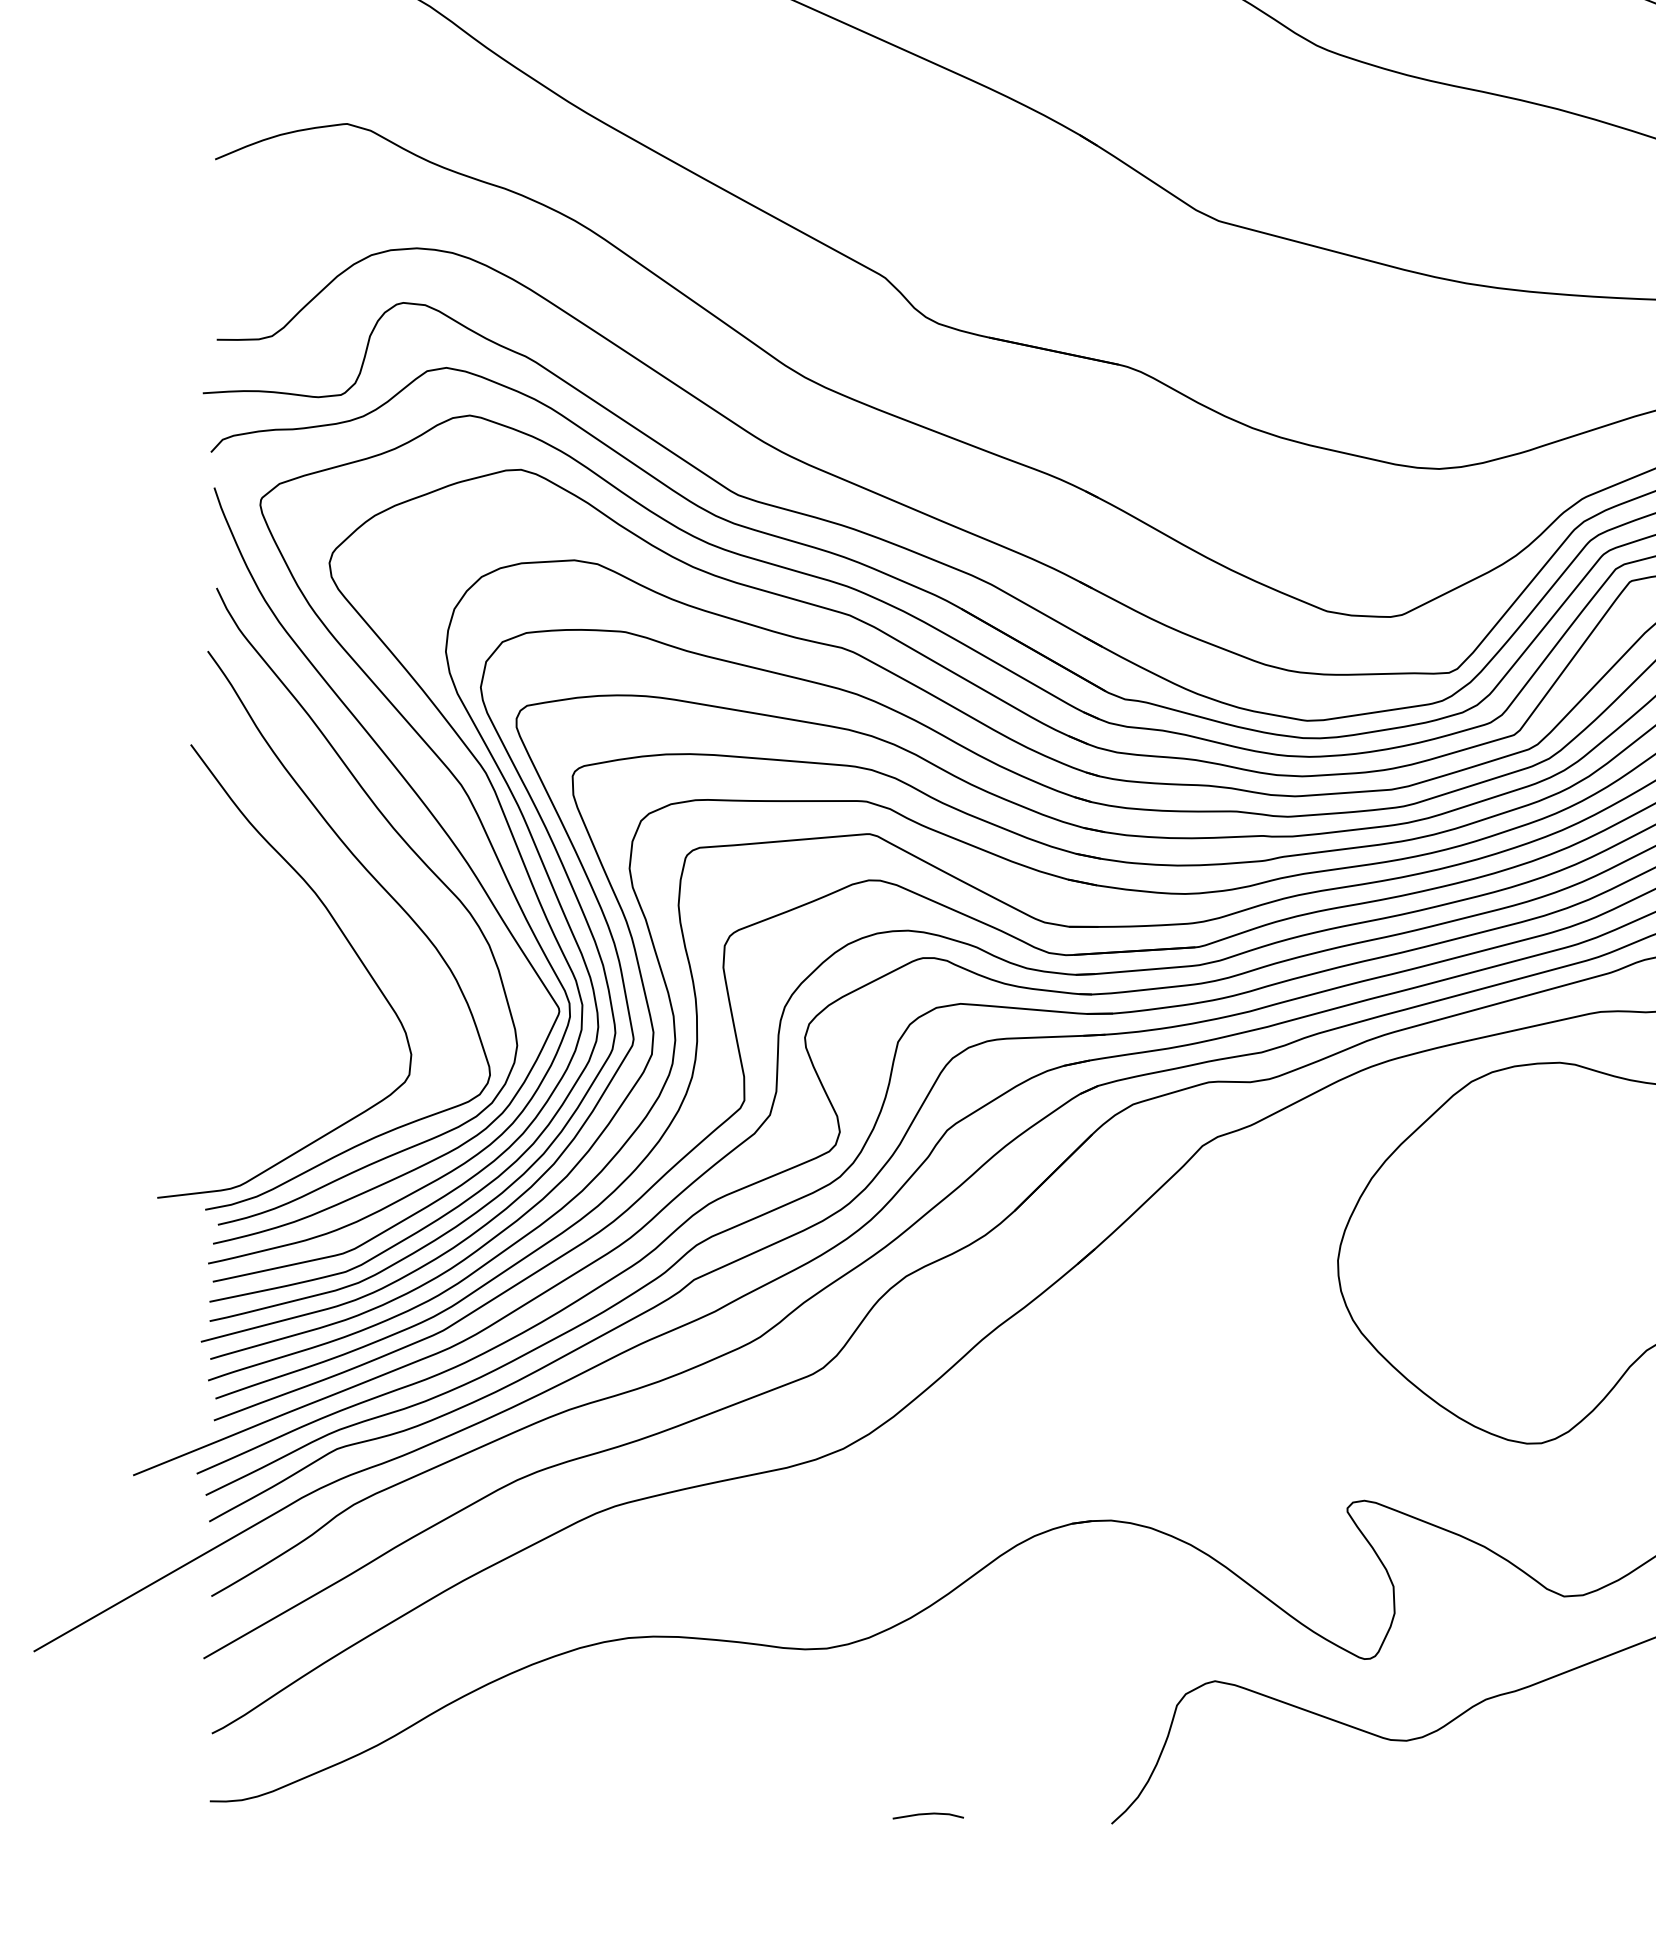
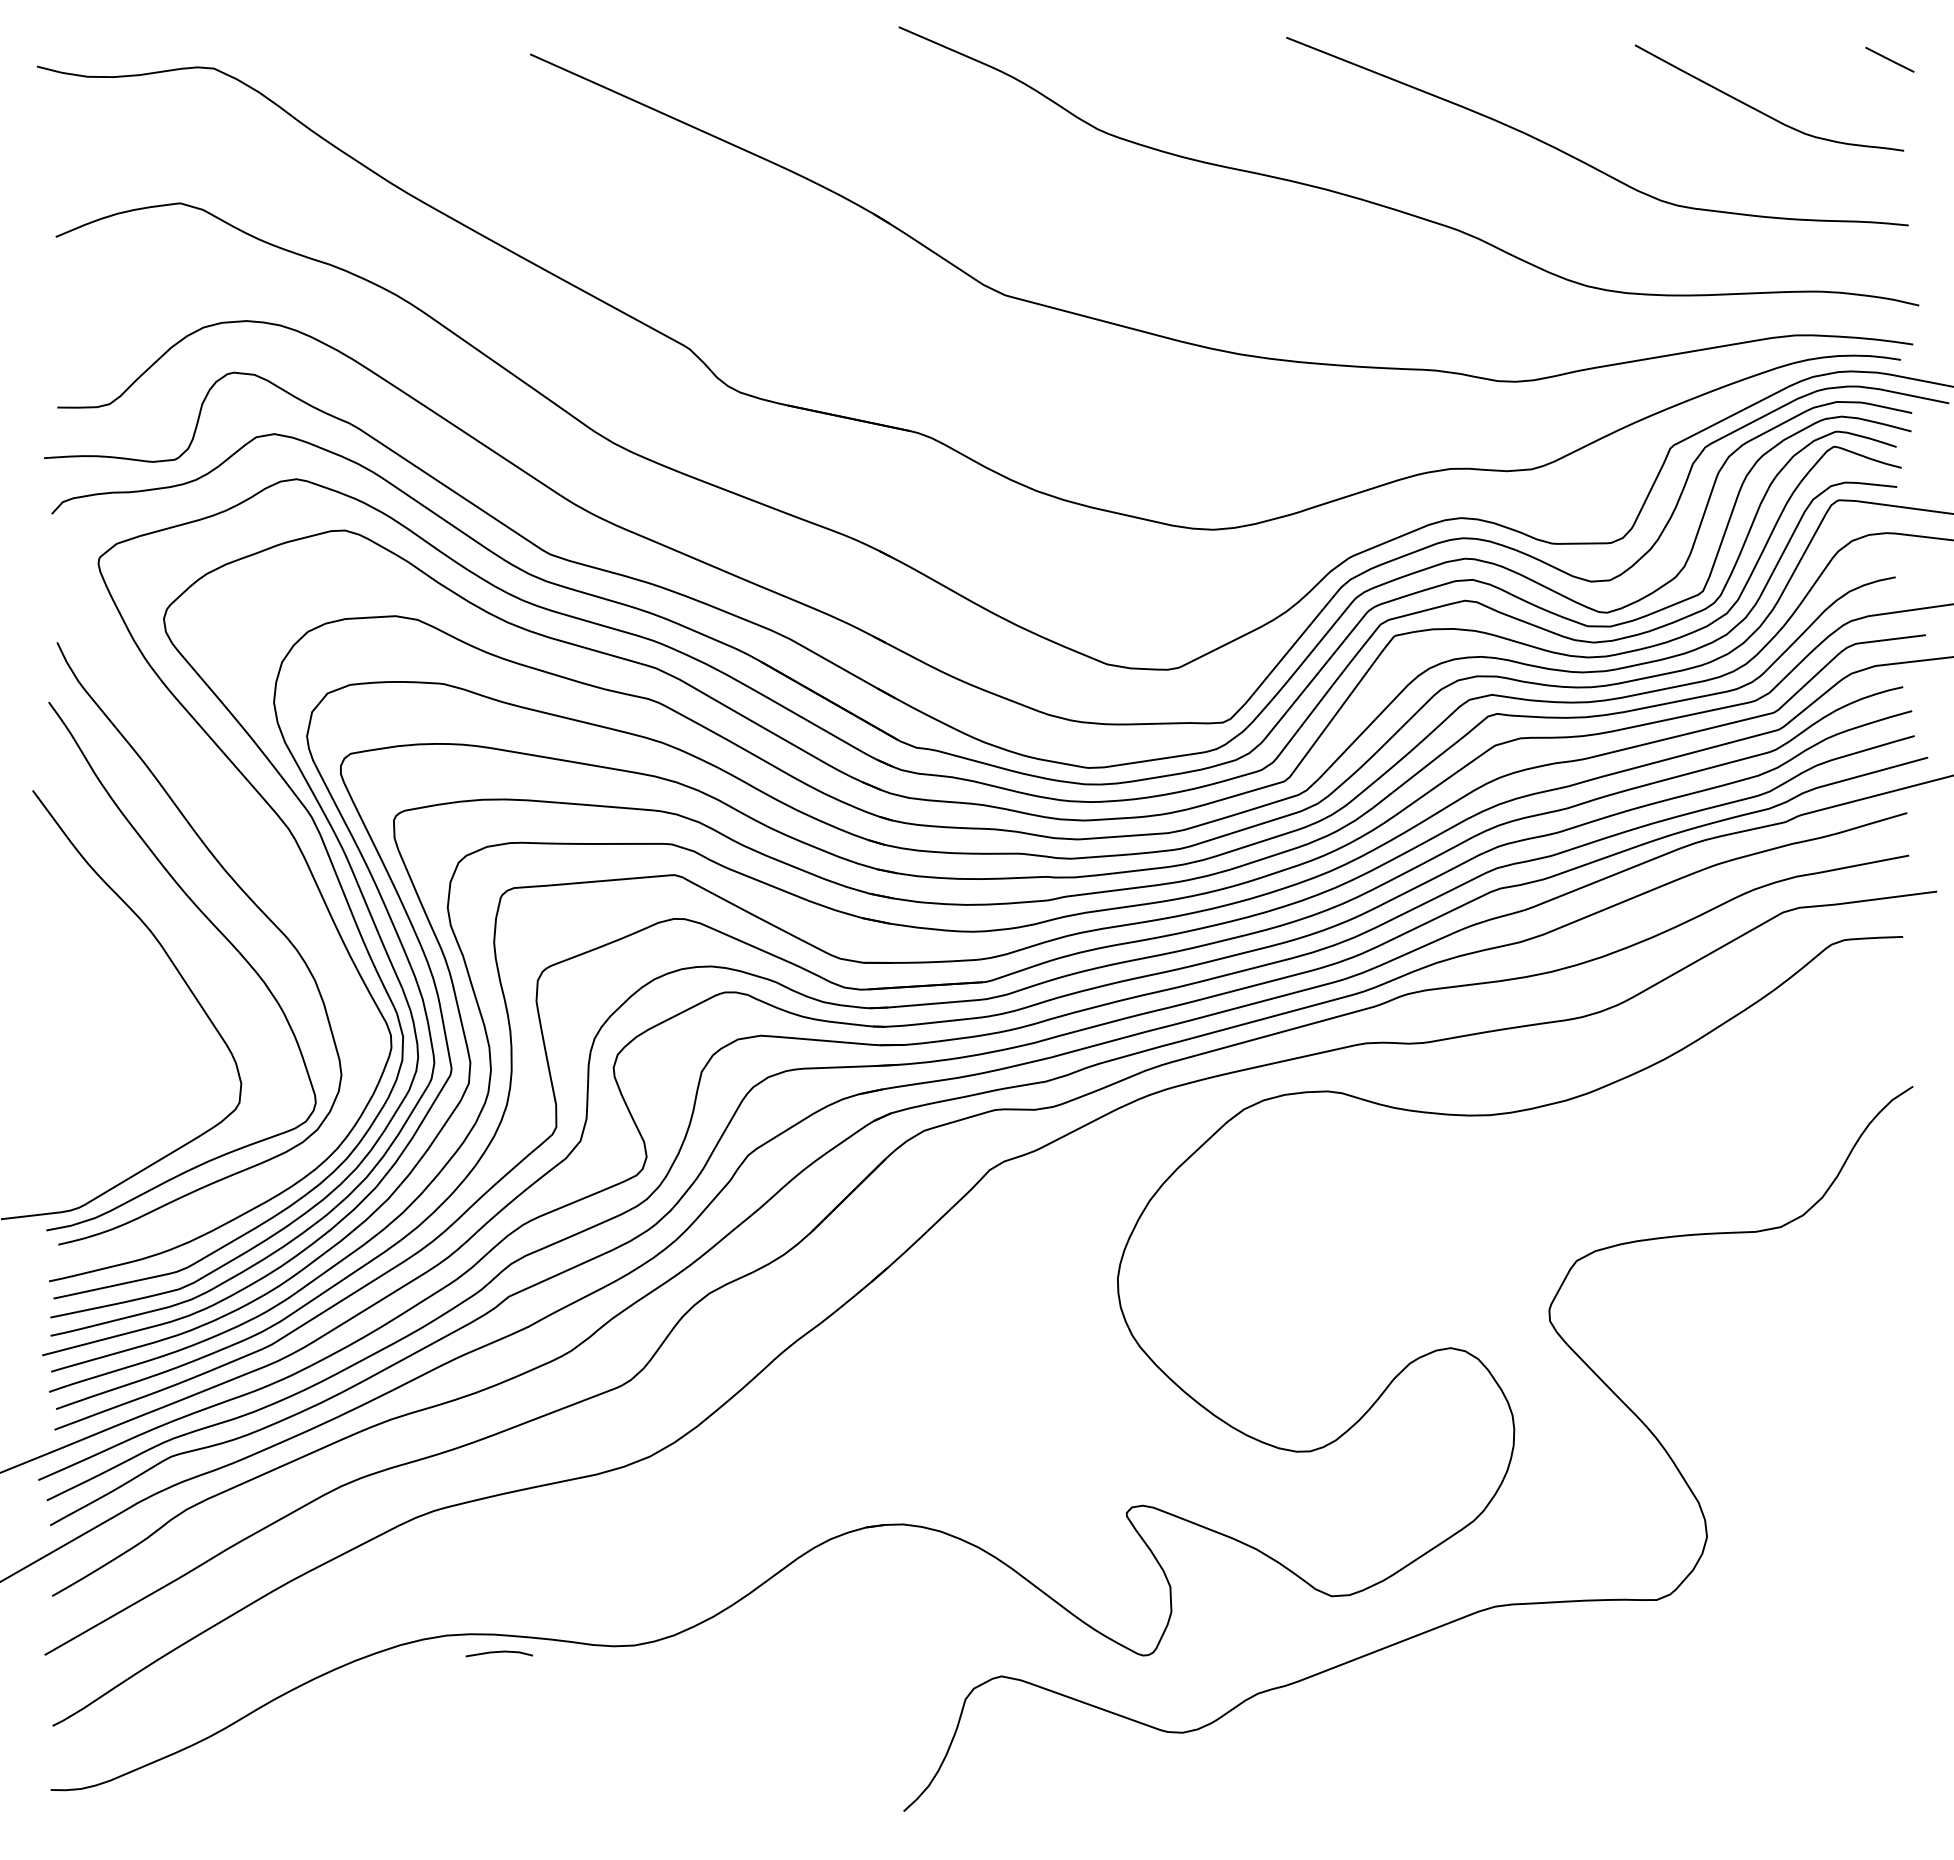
curve: (440, 827) -> (268, 868), removed
line: (928, 1814) -> (499, 1652), moved

